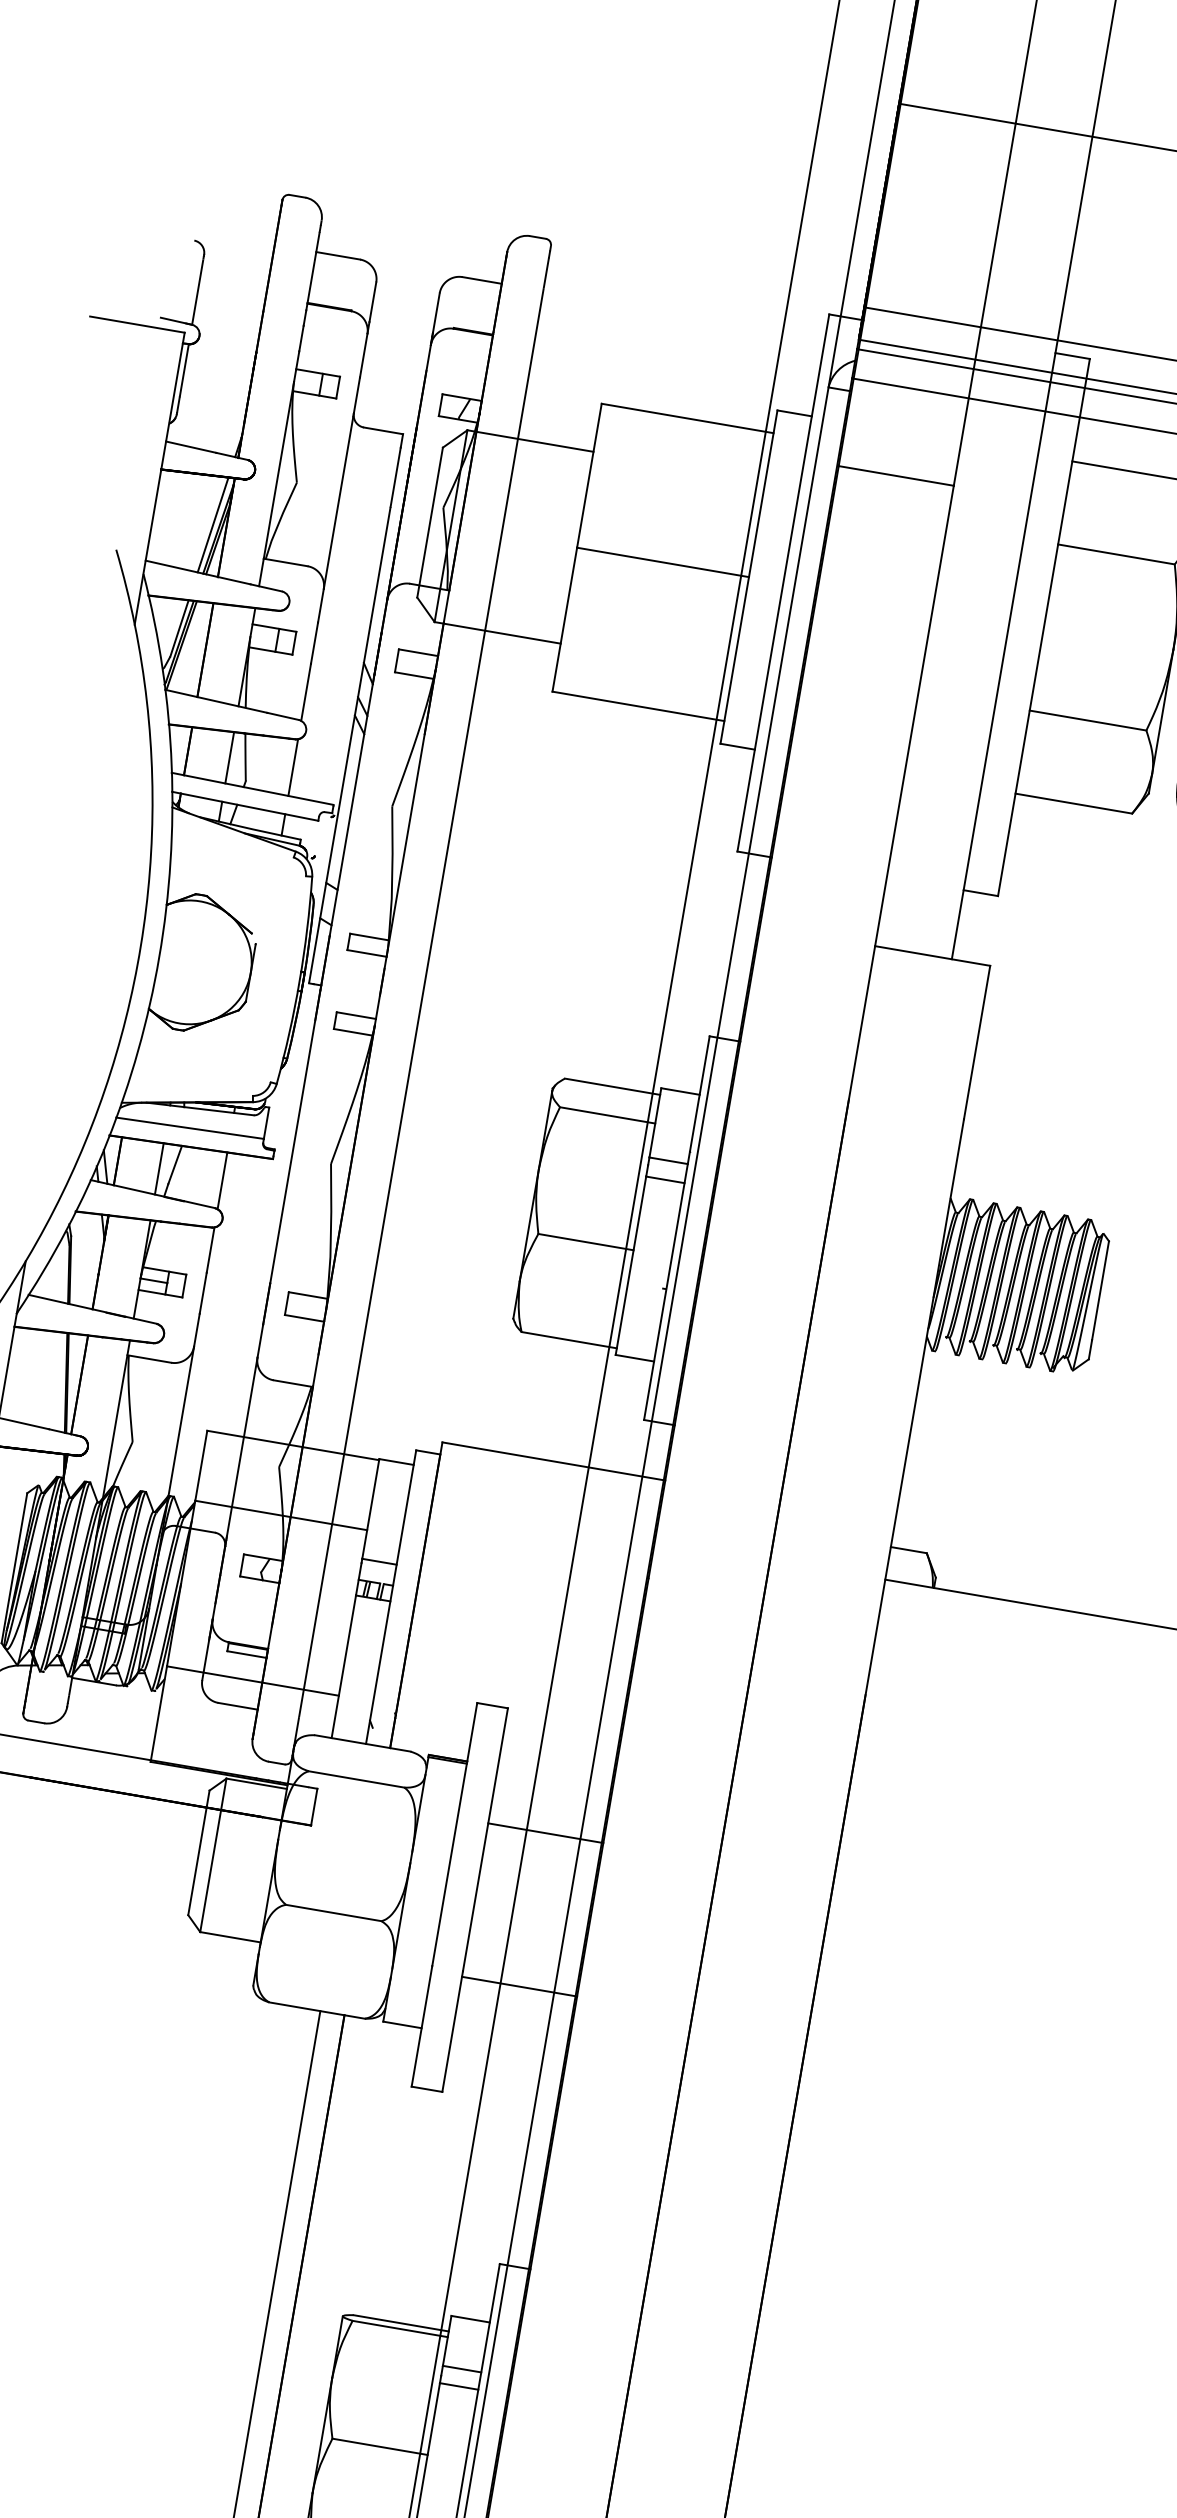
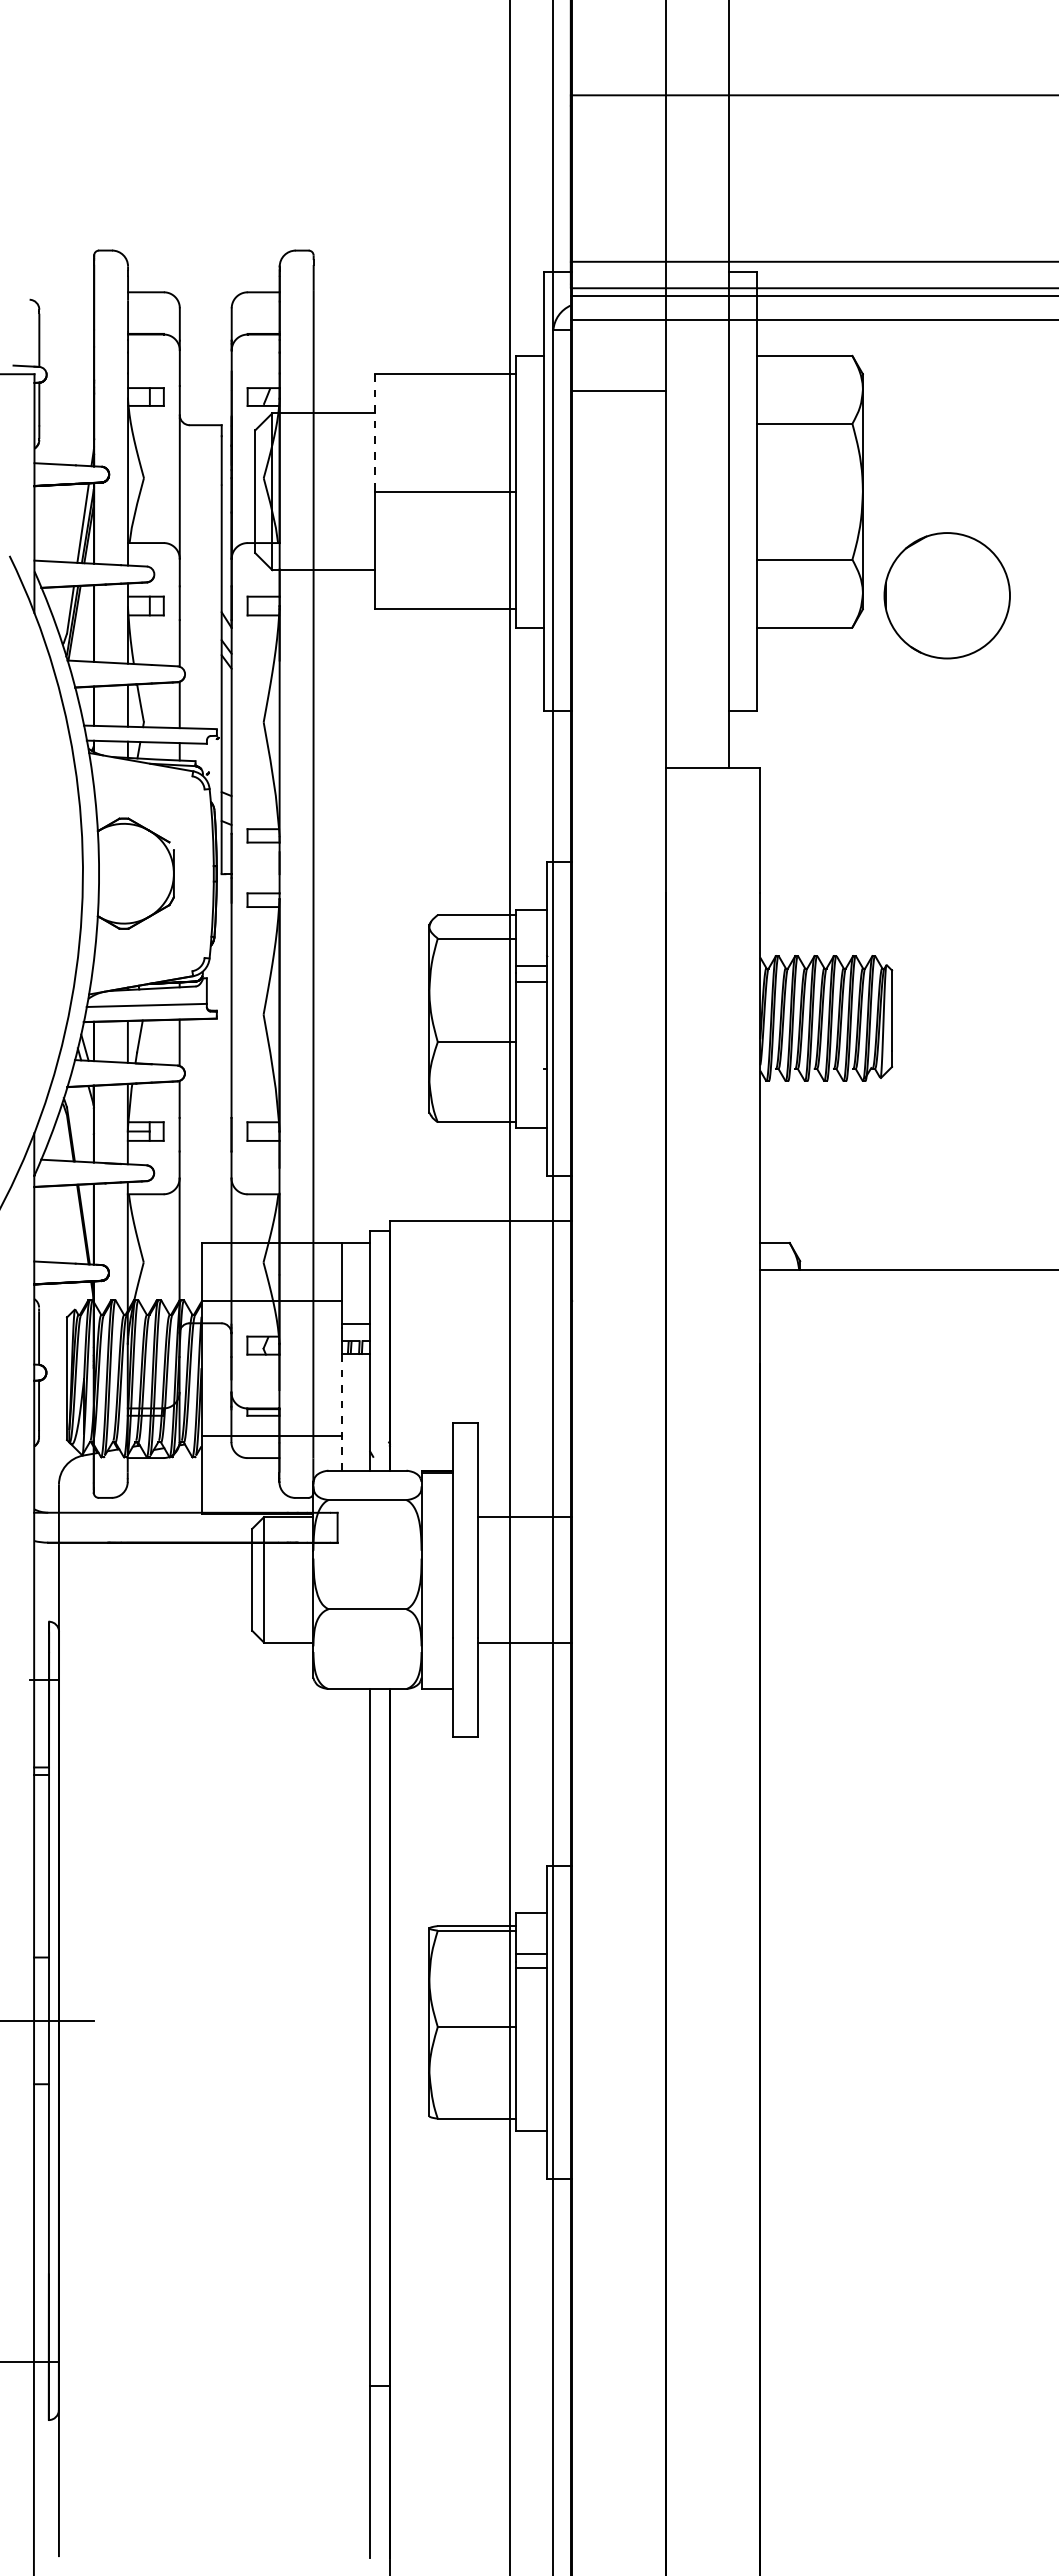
line: (589, 475) -> (375, 432), solid -> dashed
line: (344, 1667) -> (342, 1412), solid -> dashed

